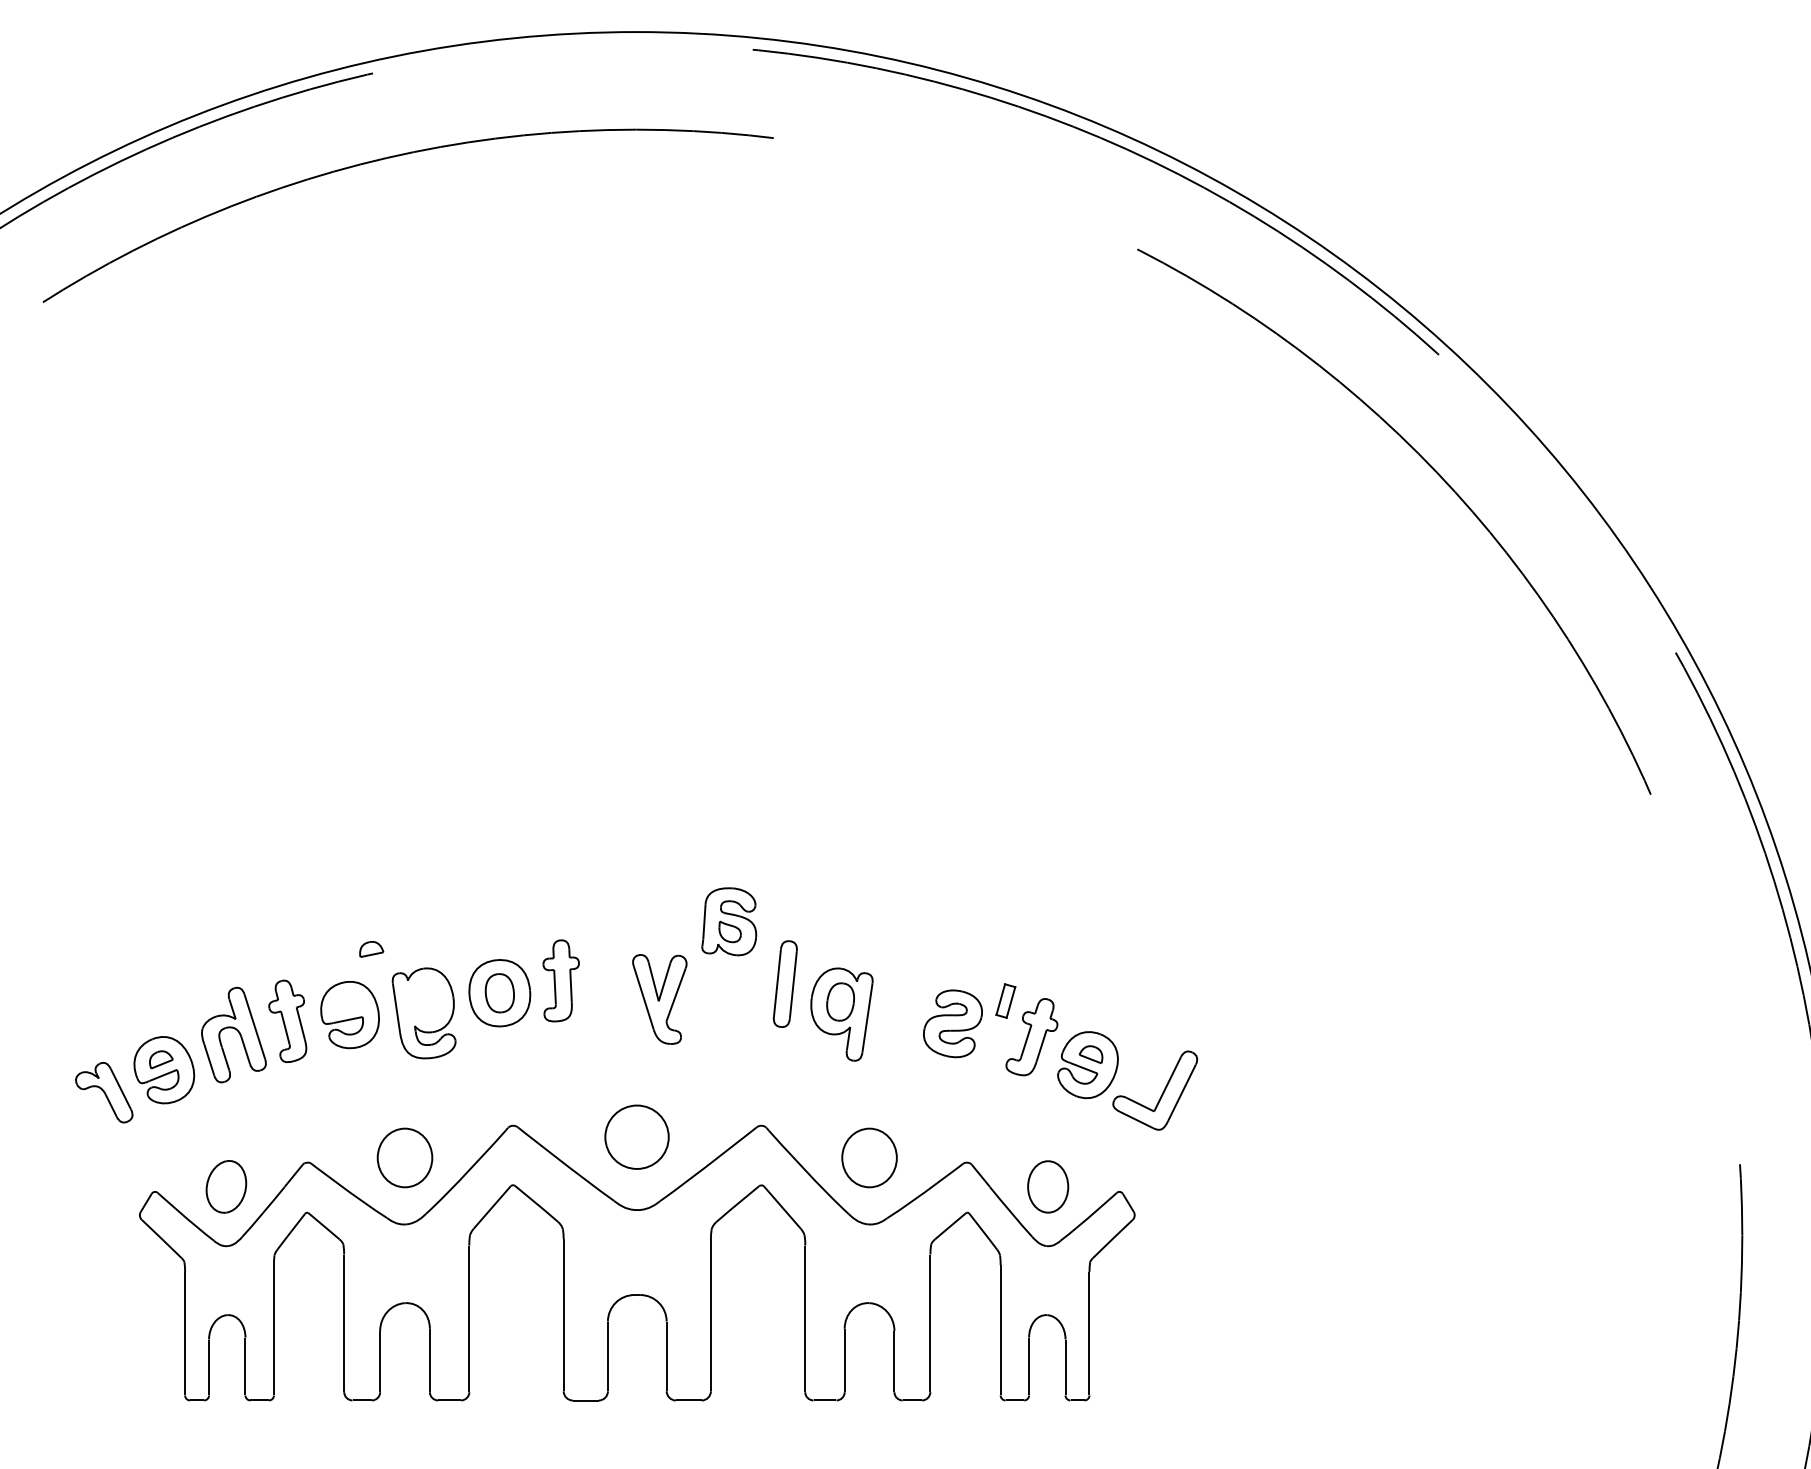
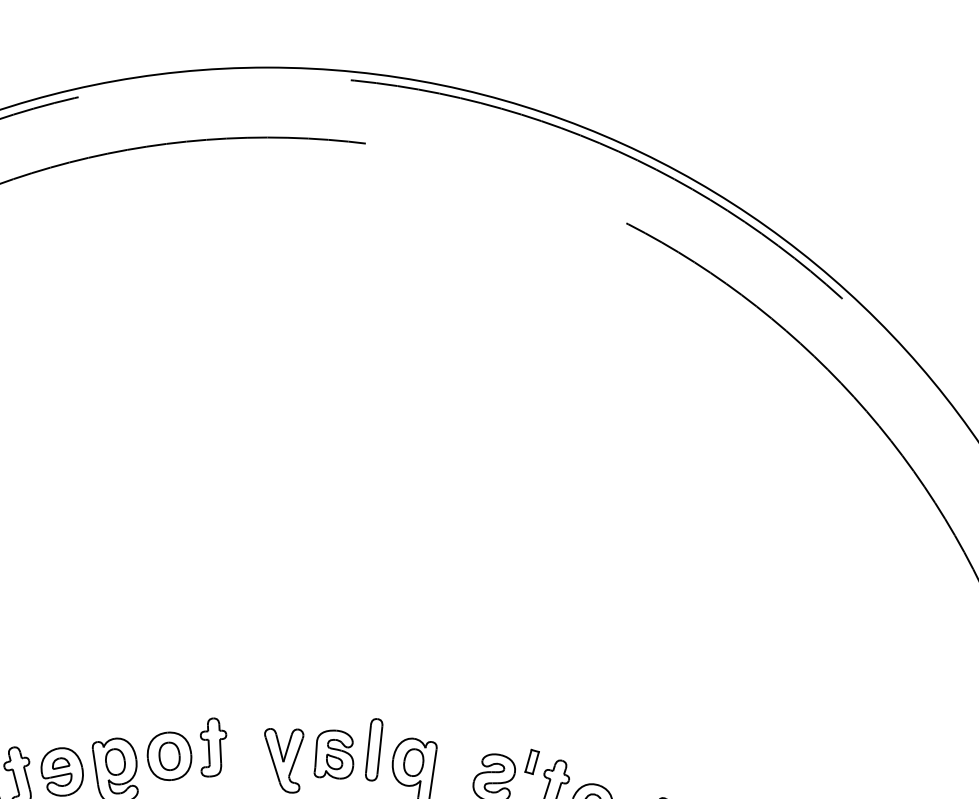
part: (729, 921) -> (334, 754), moved
part: (371, 949) -> (61, 763), moved
part: (424, 1001) -> (115, 762), added

